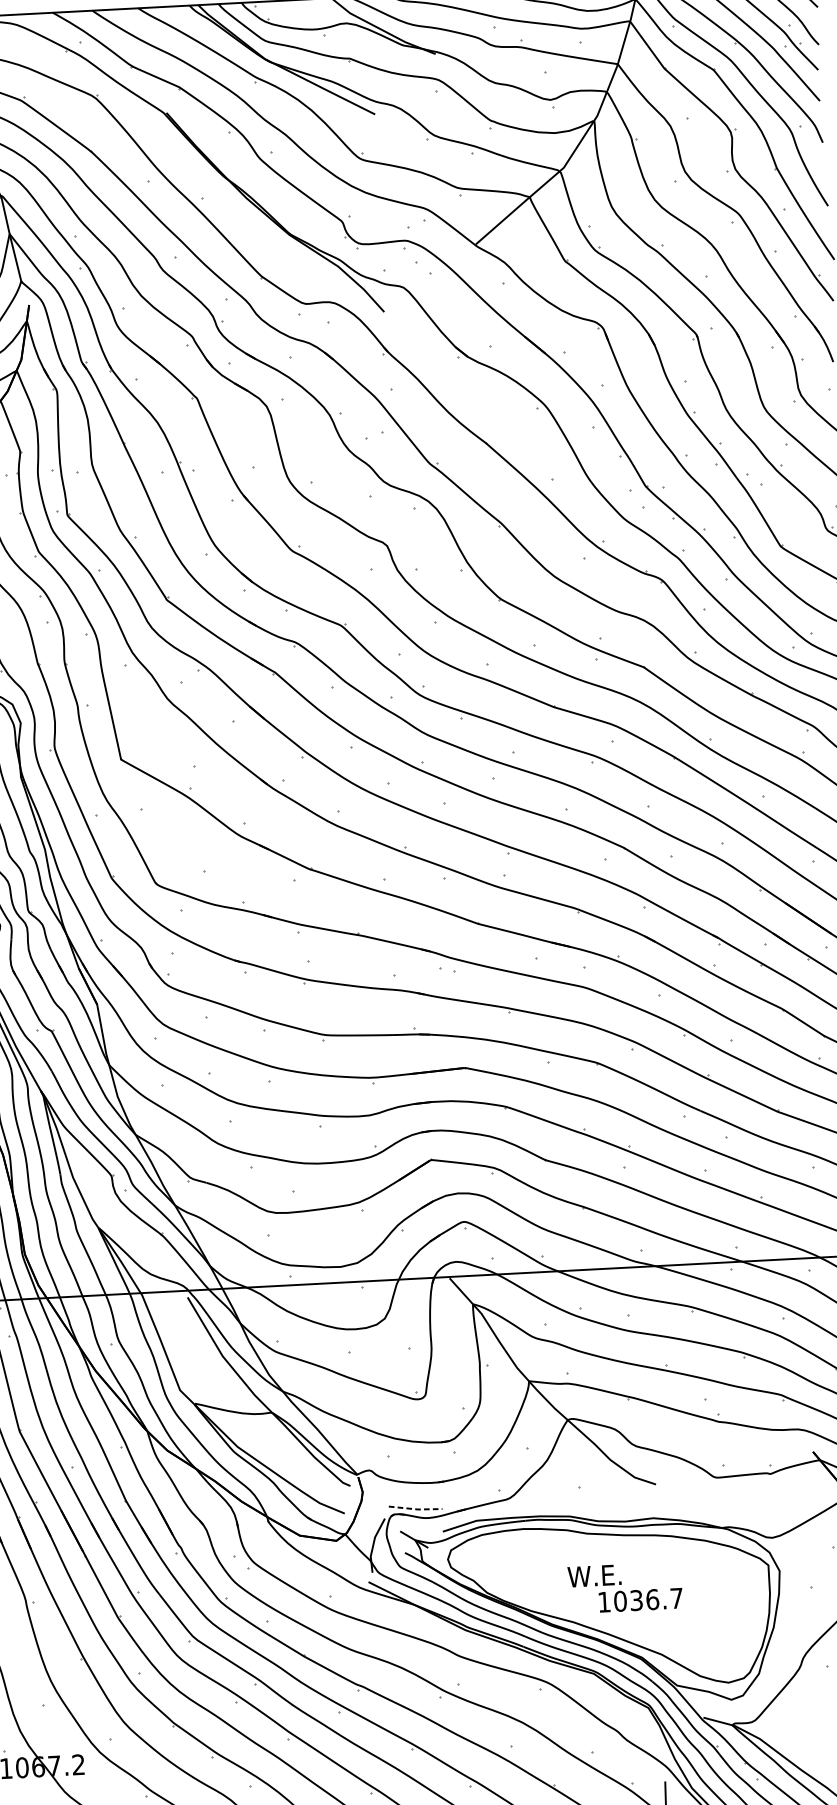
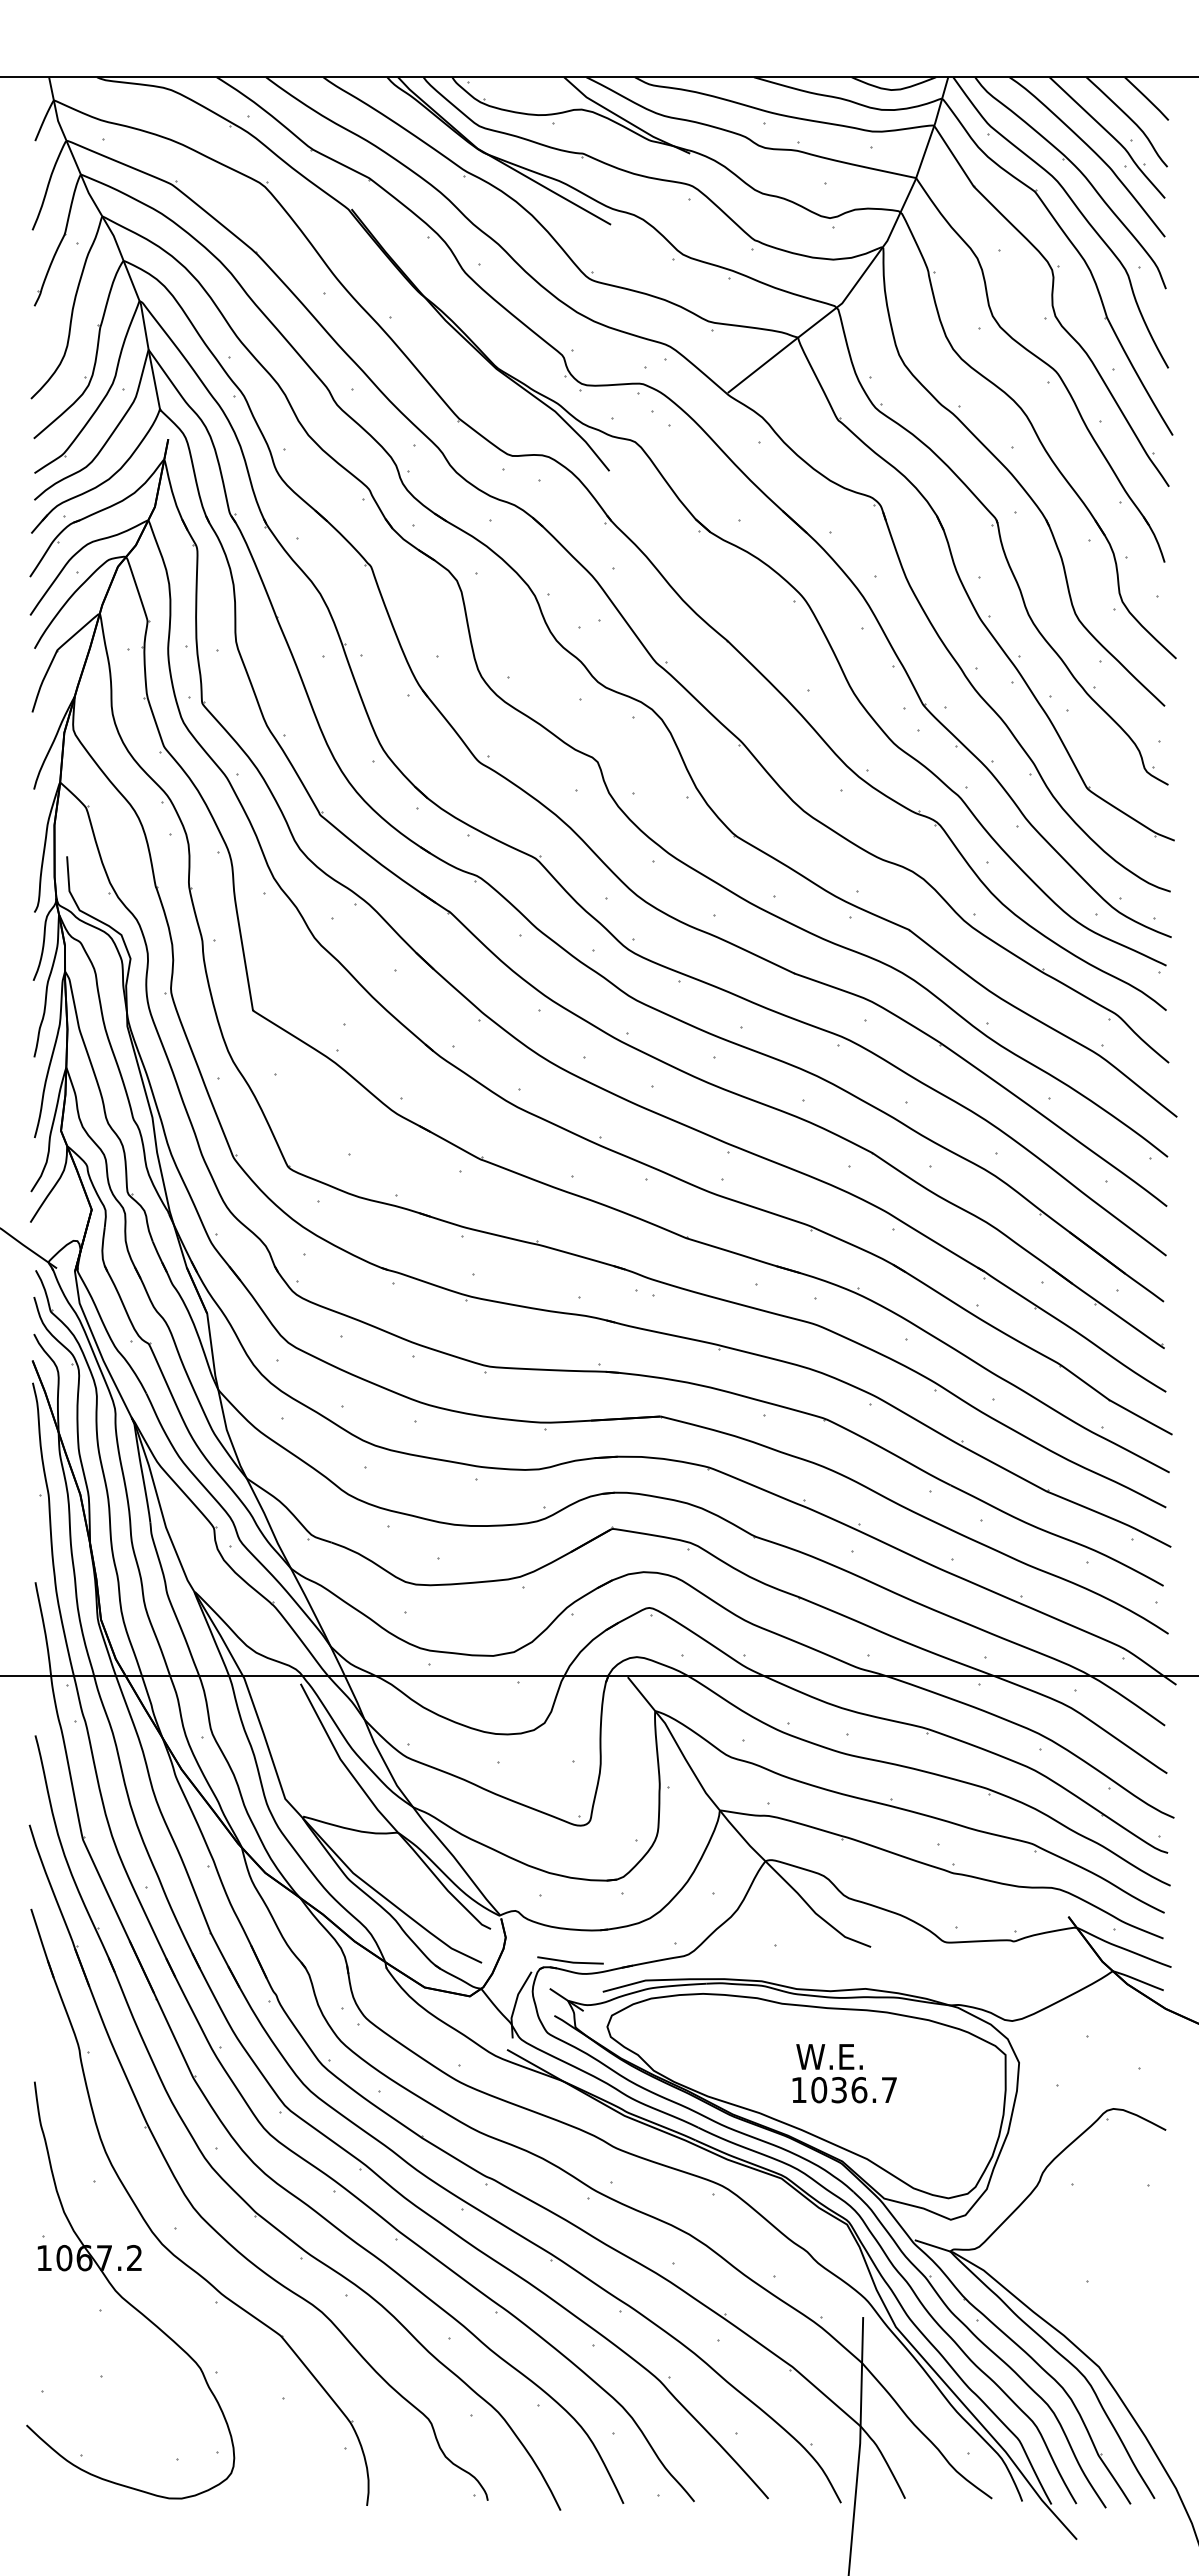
line: (416, 1509) -> (571, 1962), dashed -> solid
text: (594, 1575) -> (829, 2056), moved

